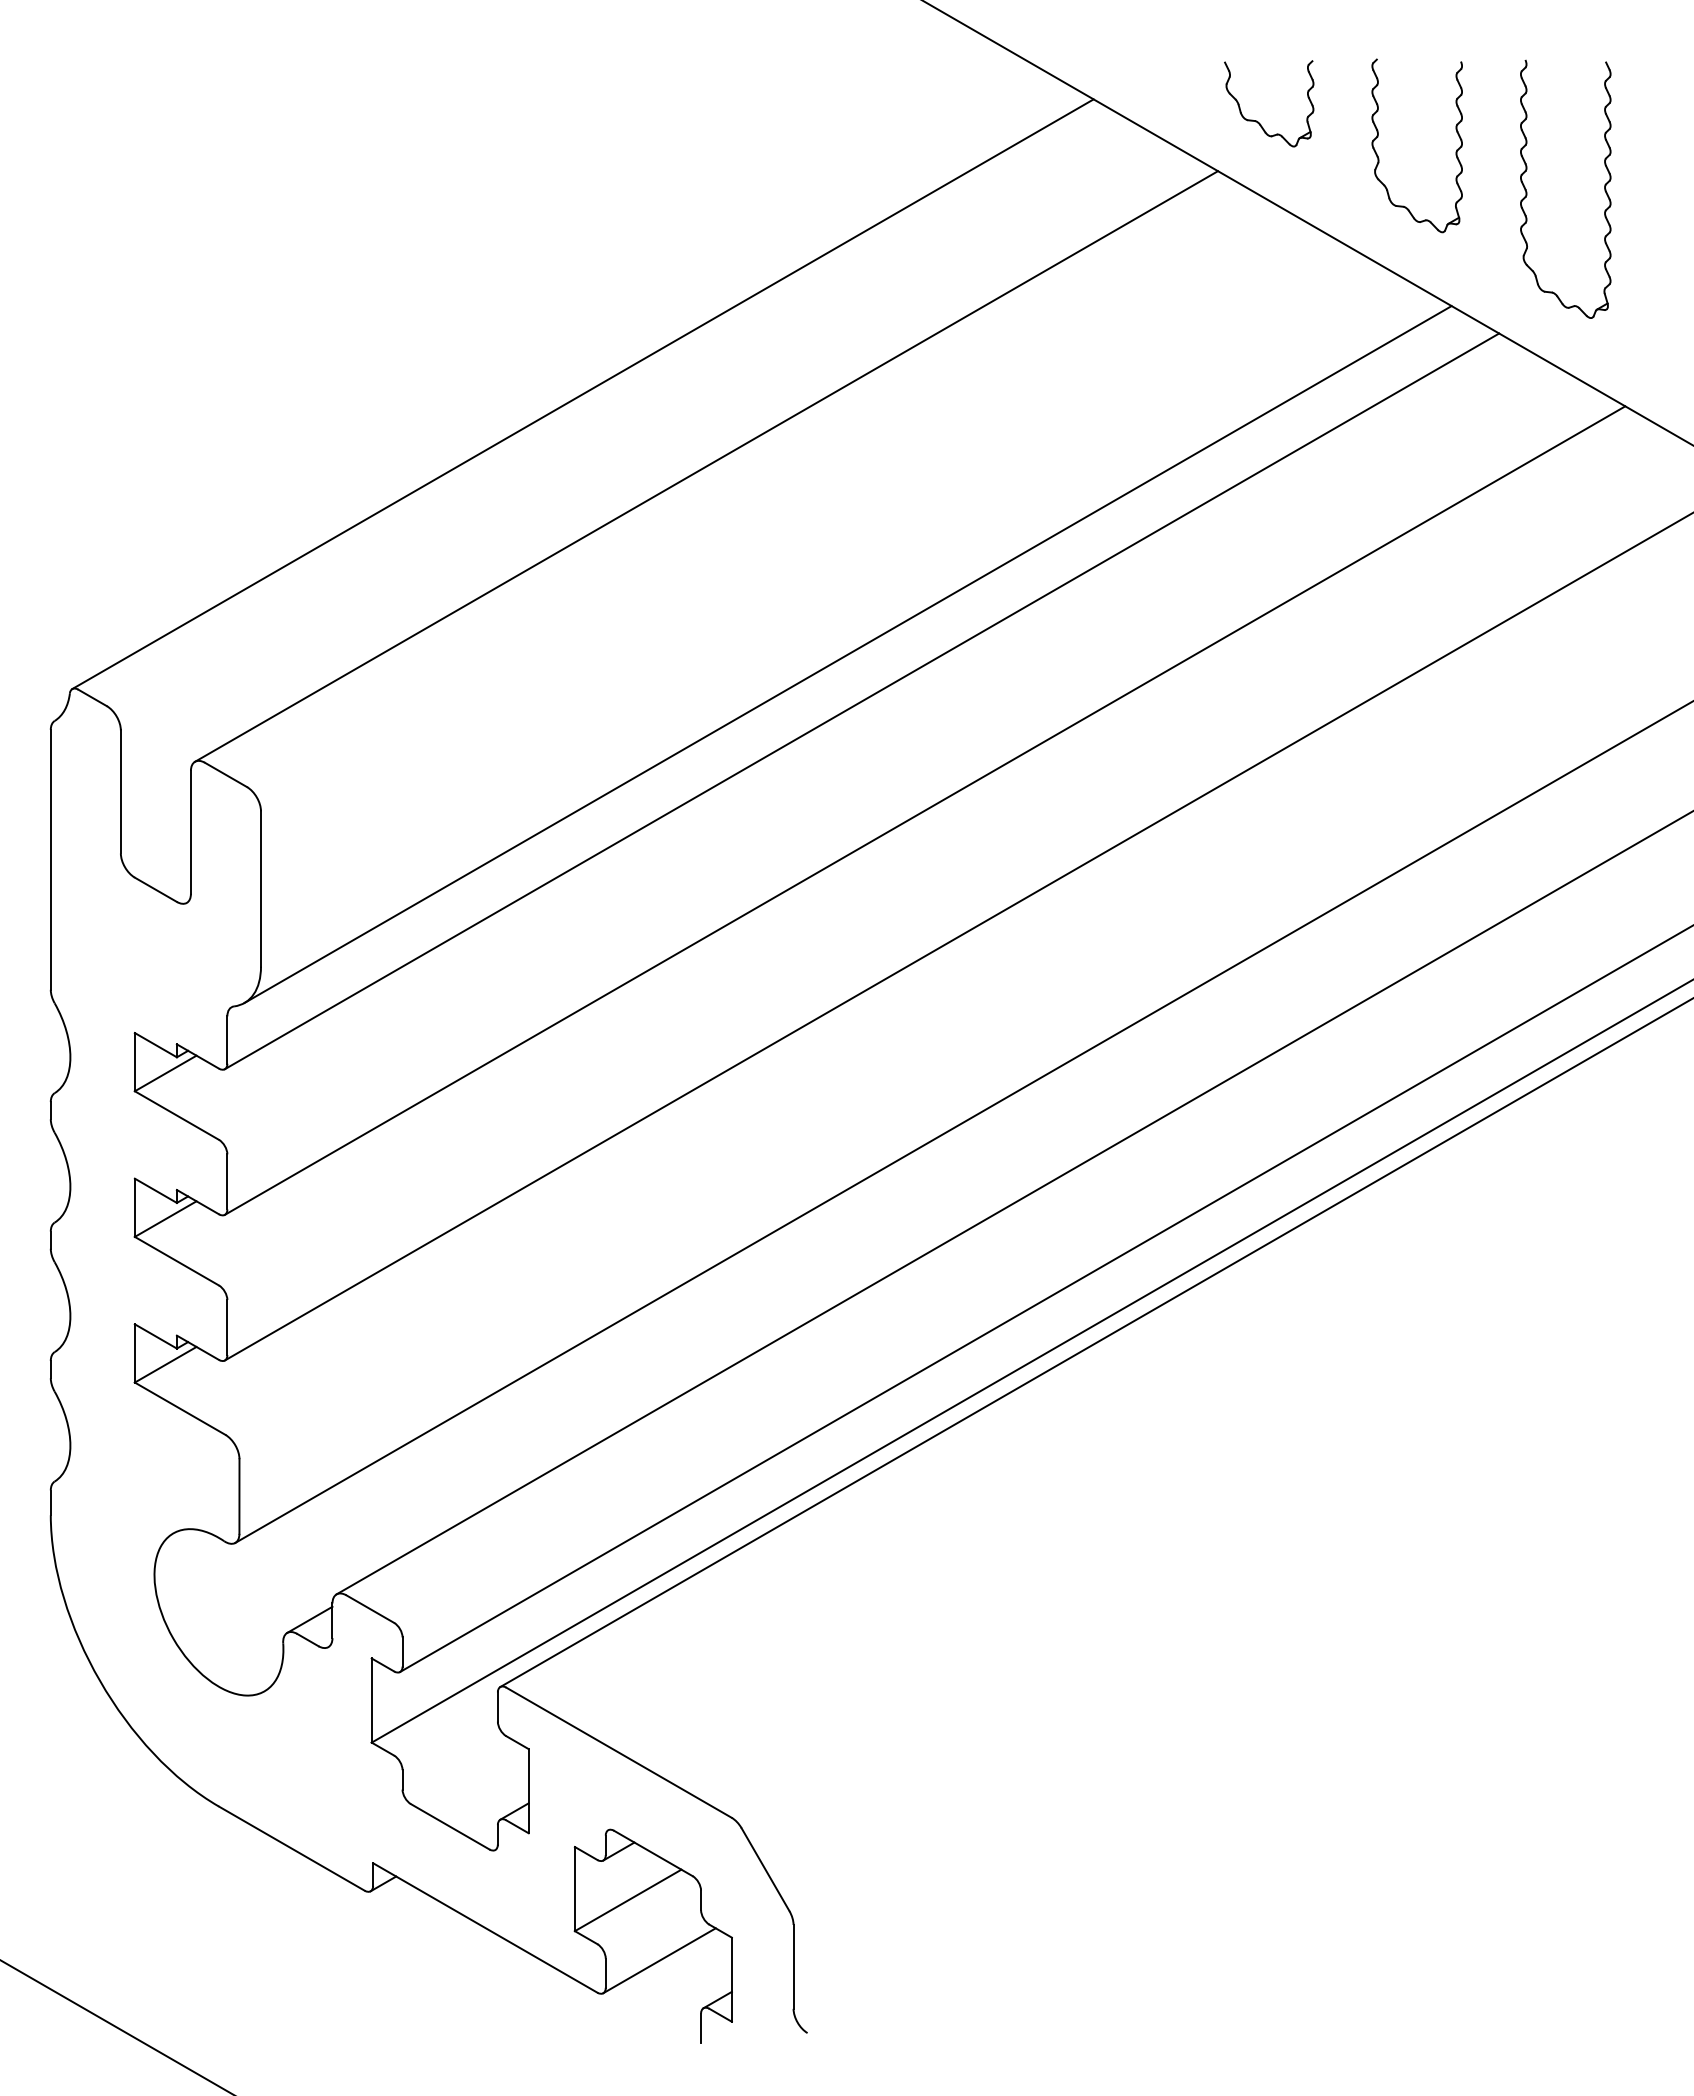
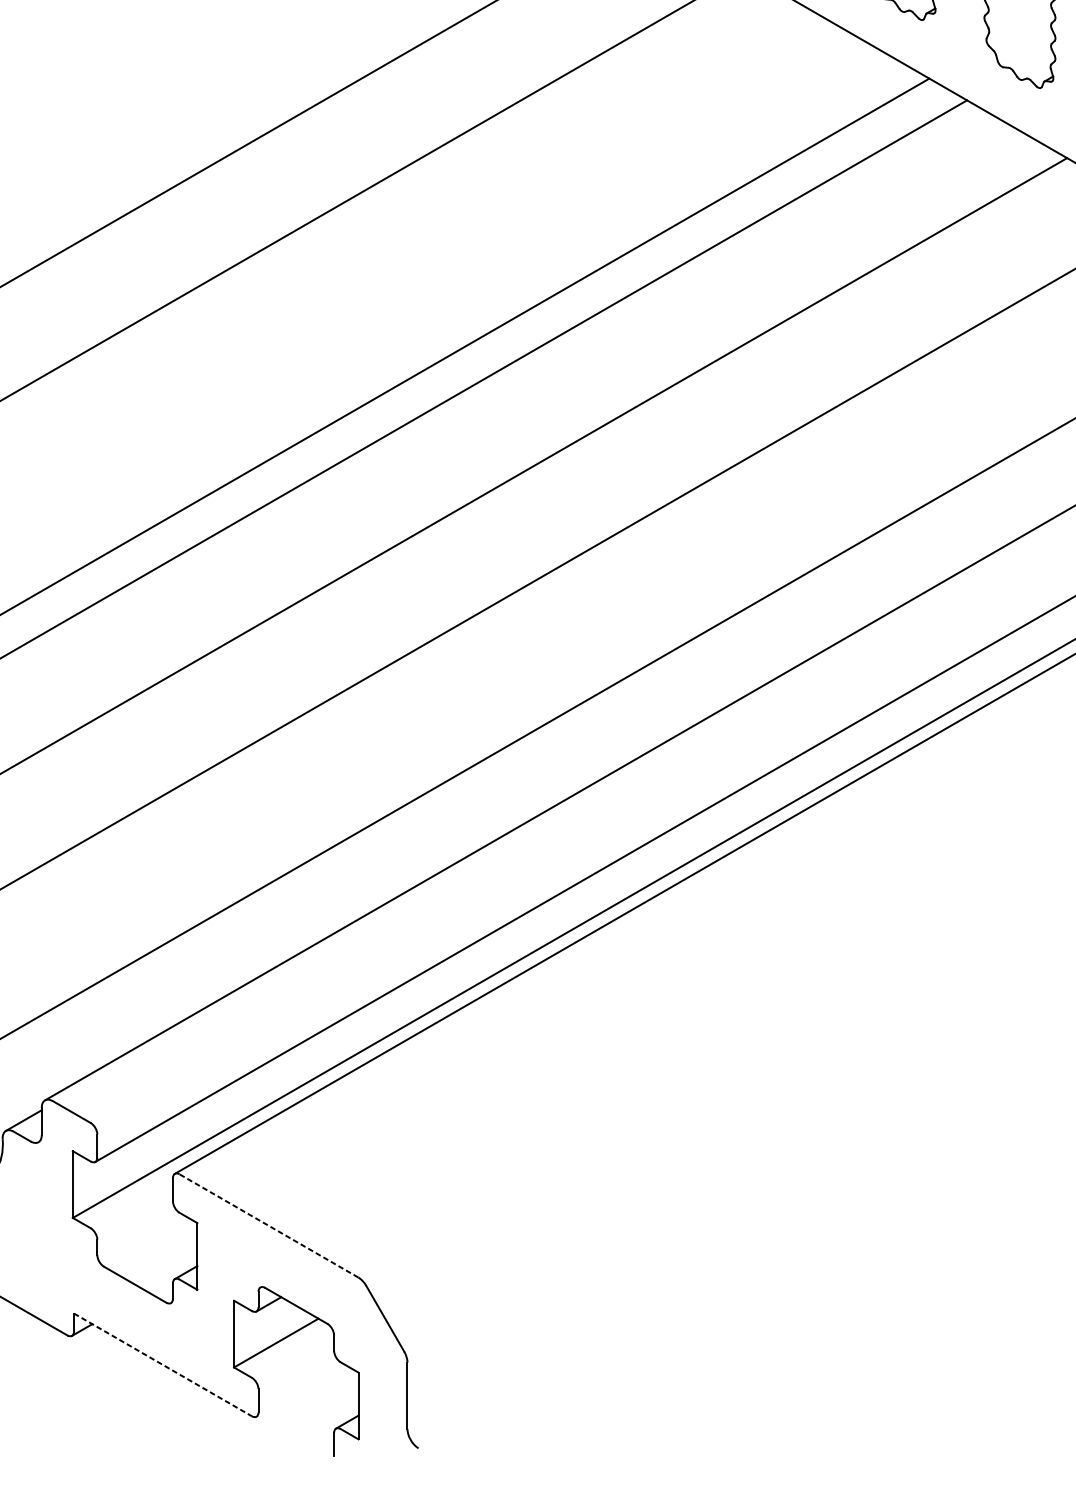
line: (618, 1752) -> (268, 1225), solid -> dashed
line: (485, 1928) -> (163, 1365), solid -> dashed
line: (659, 1960) -> (301, 1390), removed

